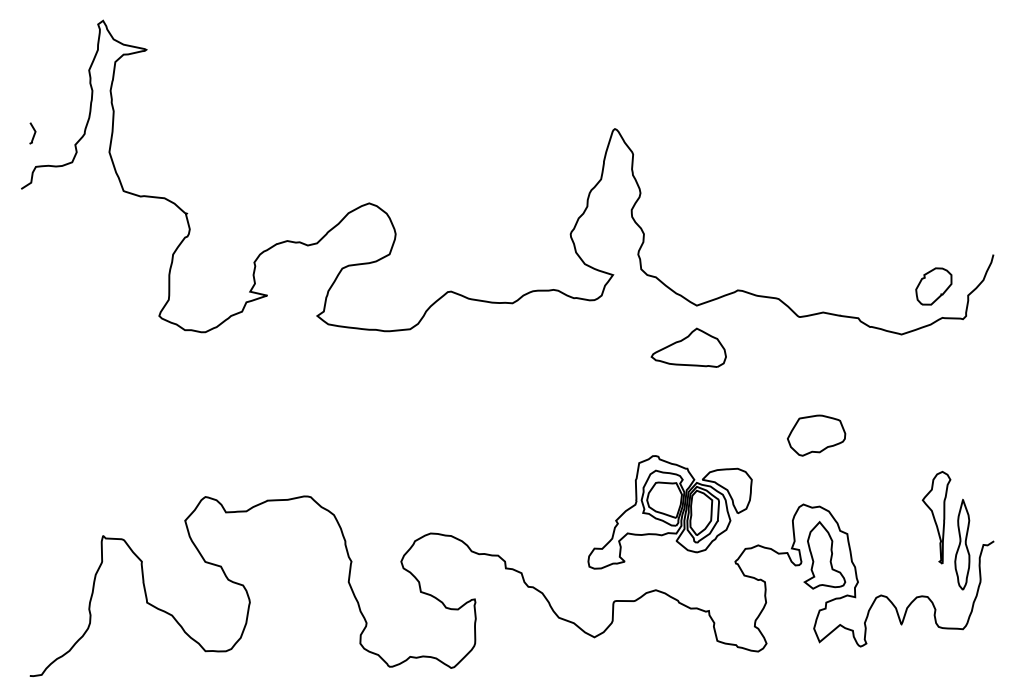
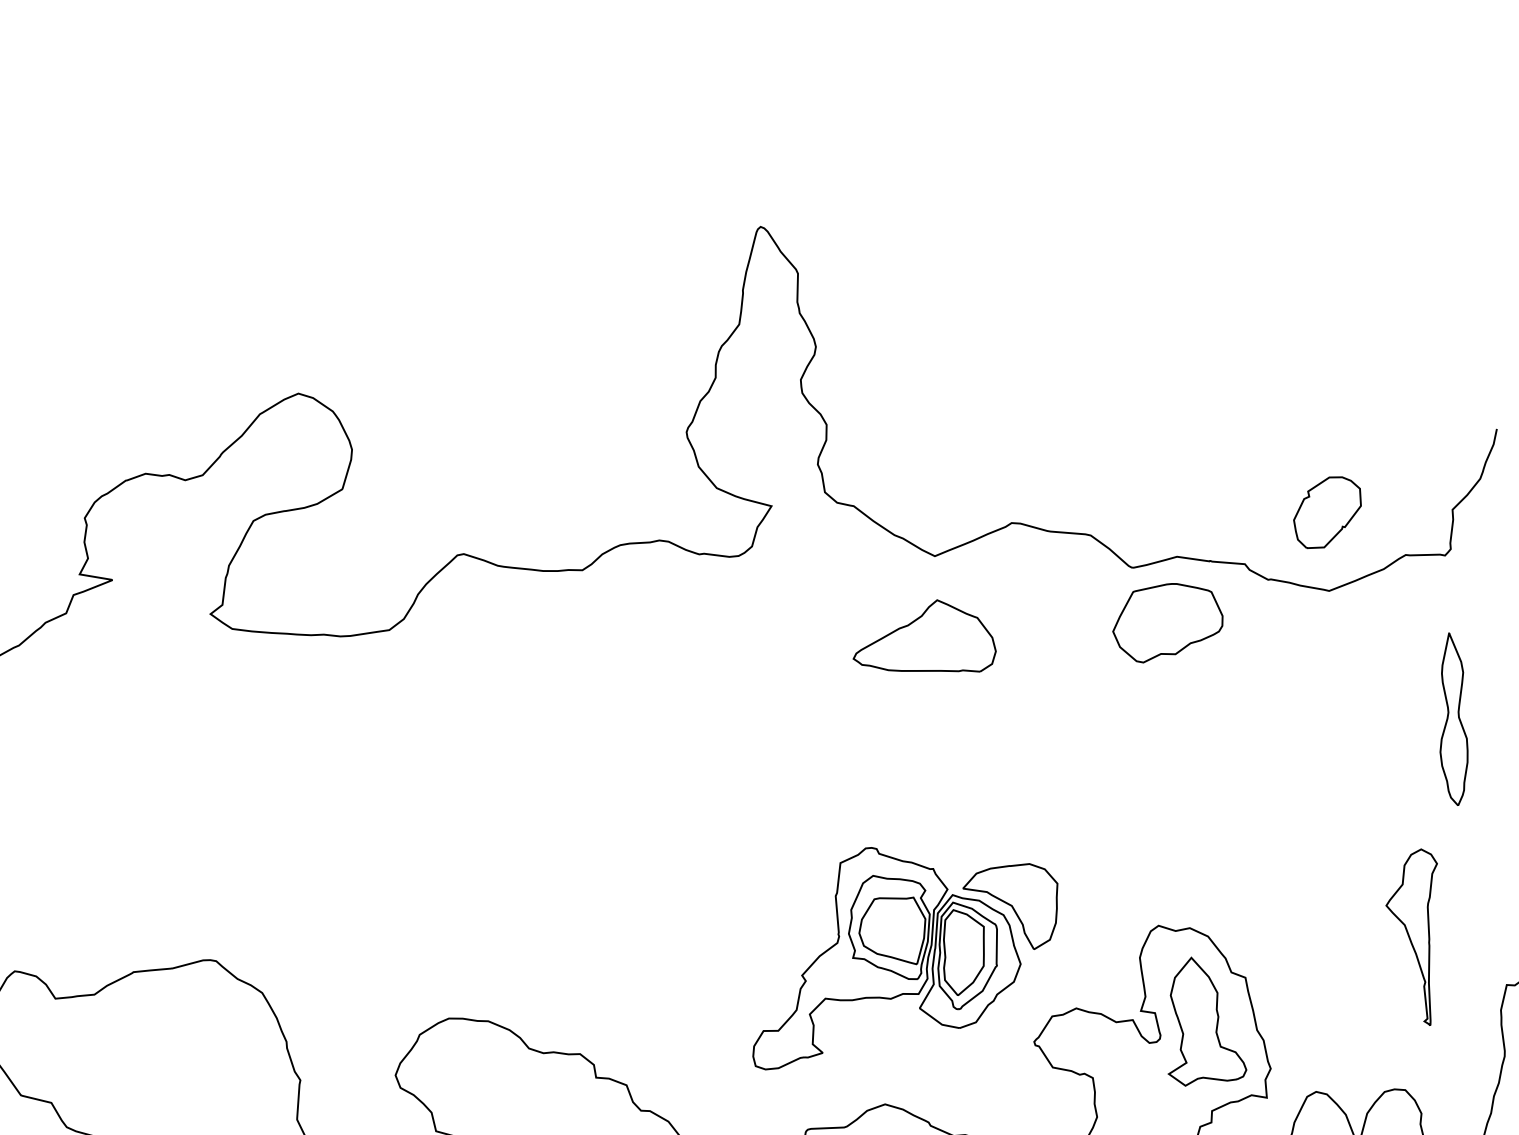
part: (933, 286) -> (1326, 512), moved
part: (816, 435) -> (1167, 622), moved
part: (962, 544) -> (1452, 718), moved

